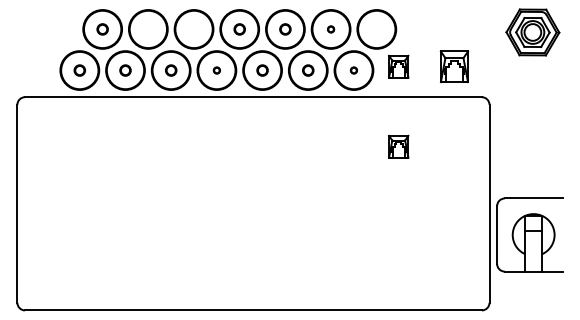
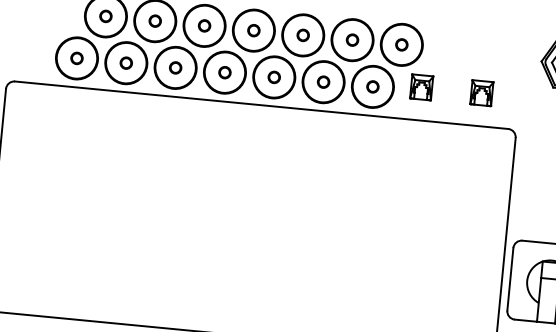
circle: (148, 29) -> (155, 21), added
part: (193, 29) -> (203, 25), added
part: (330, 29) -> (351, 40), size x1.67
circle: (376, 29) -> (401, 44), added
part: (454, 66) -> (481, 92), size x0.71
part: (216, 70) -> (224, 72), size x1.67
part: (353, 70) -> (372, 86), size x1.67
part: (398, 146) -> (413, 173), removed

